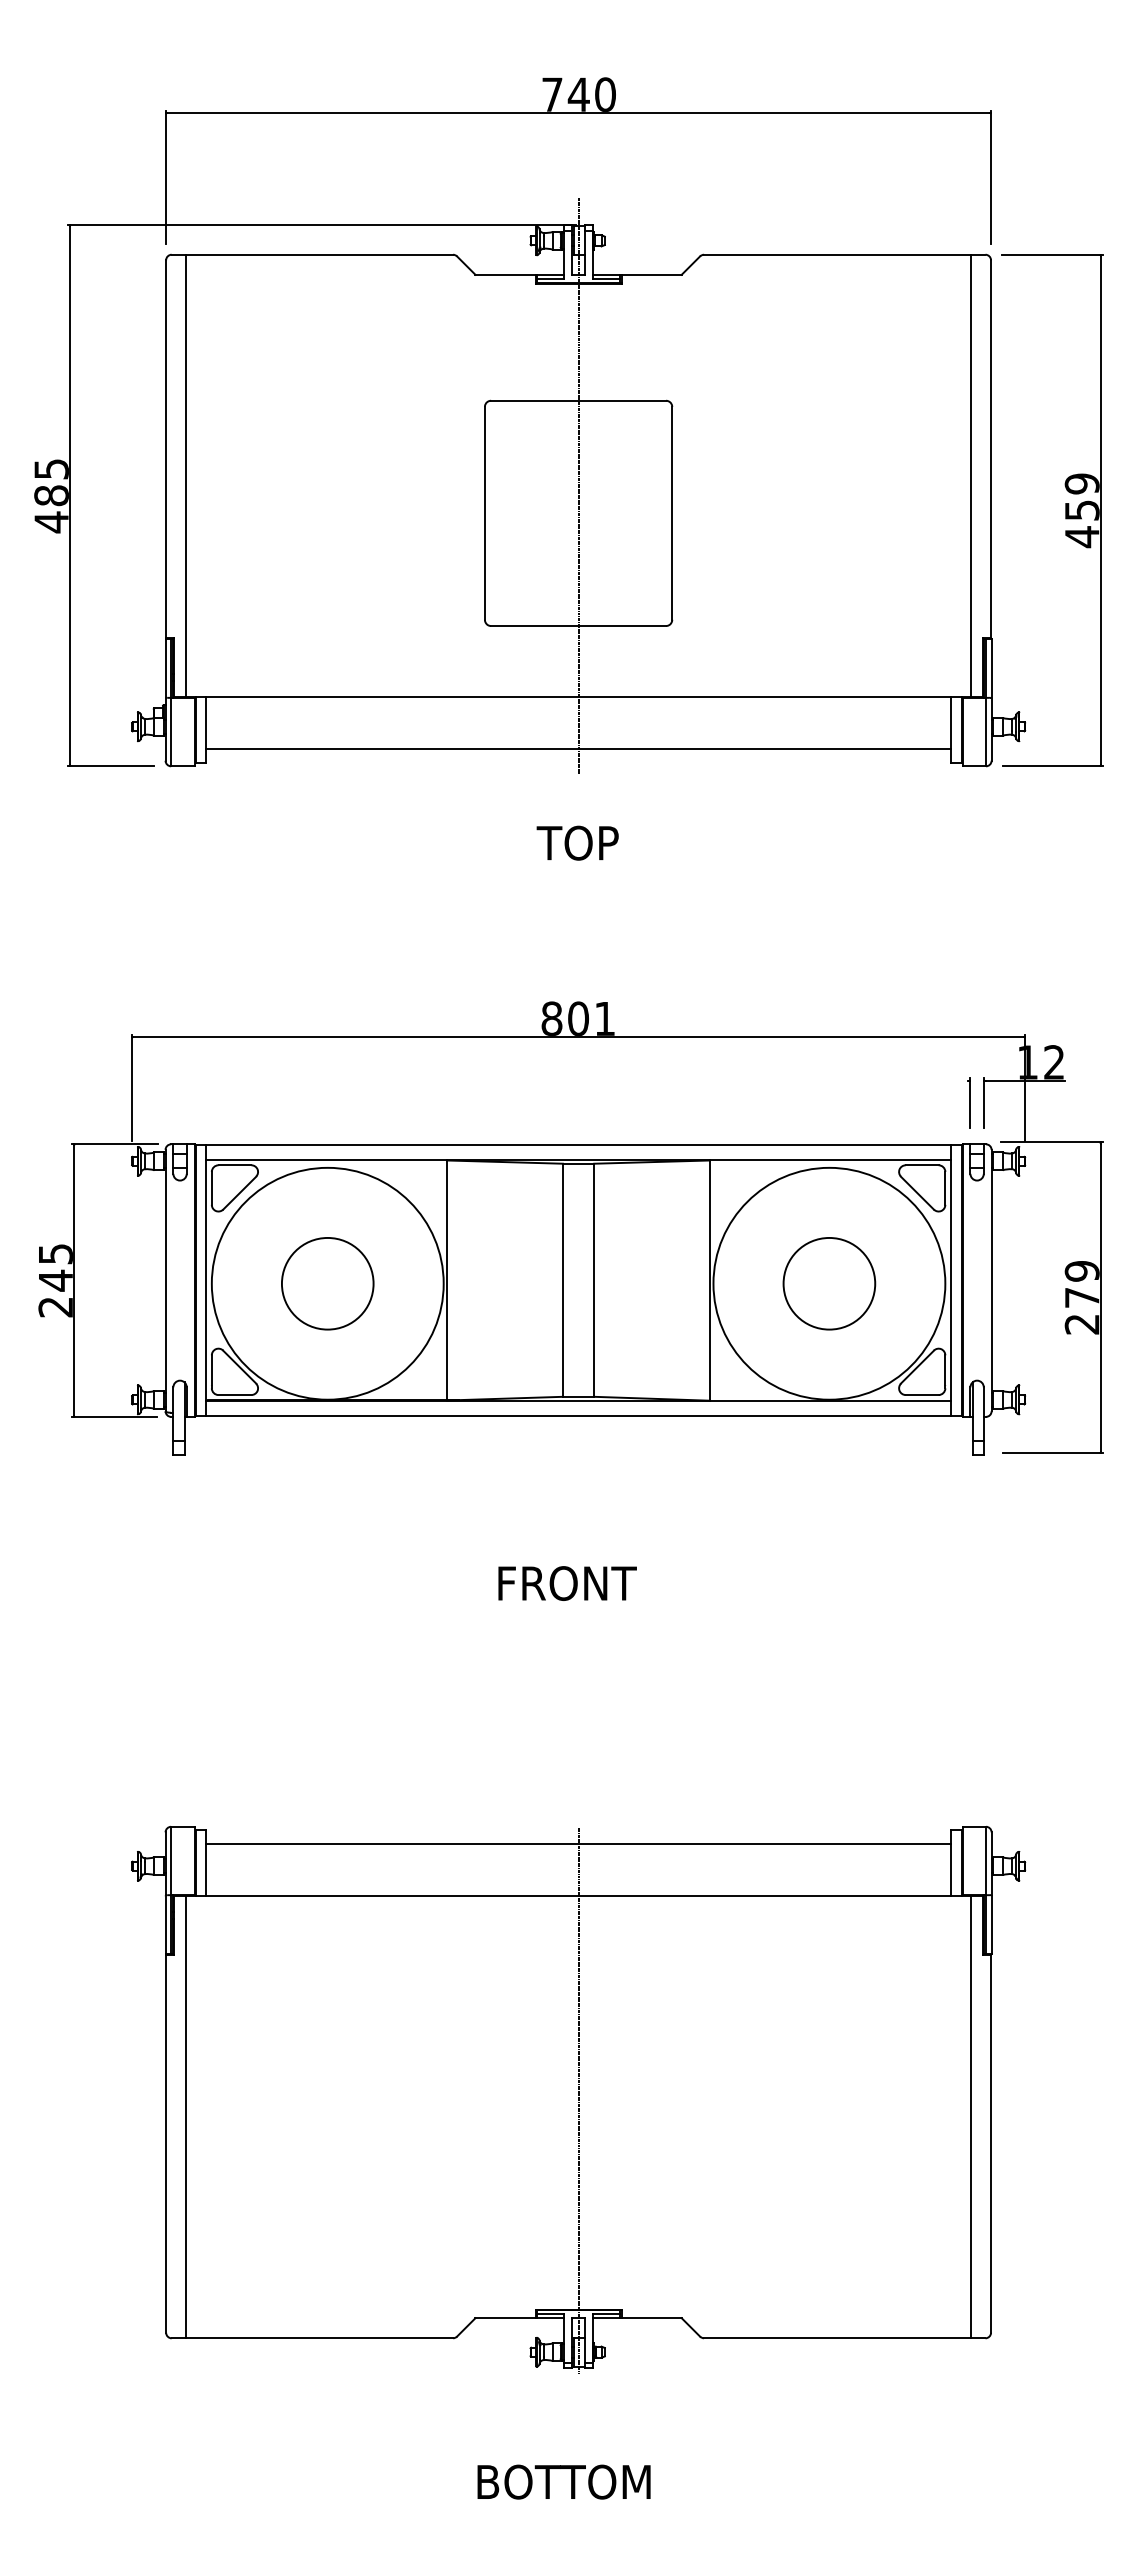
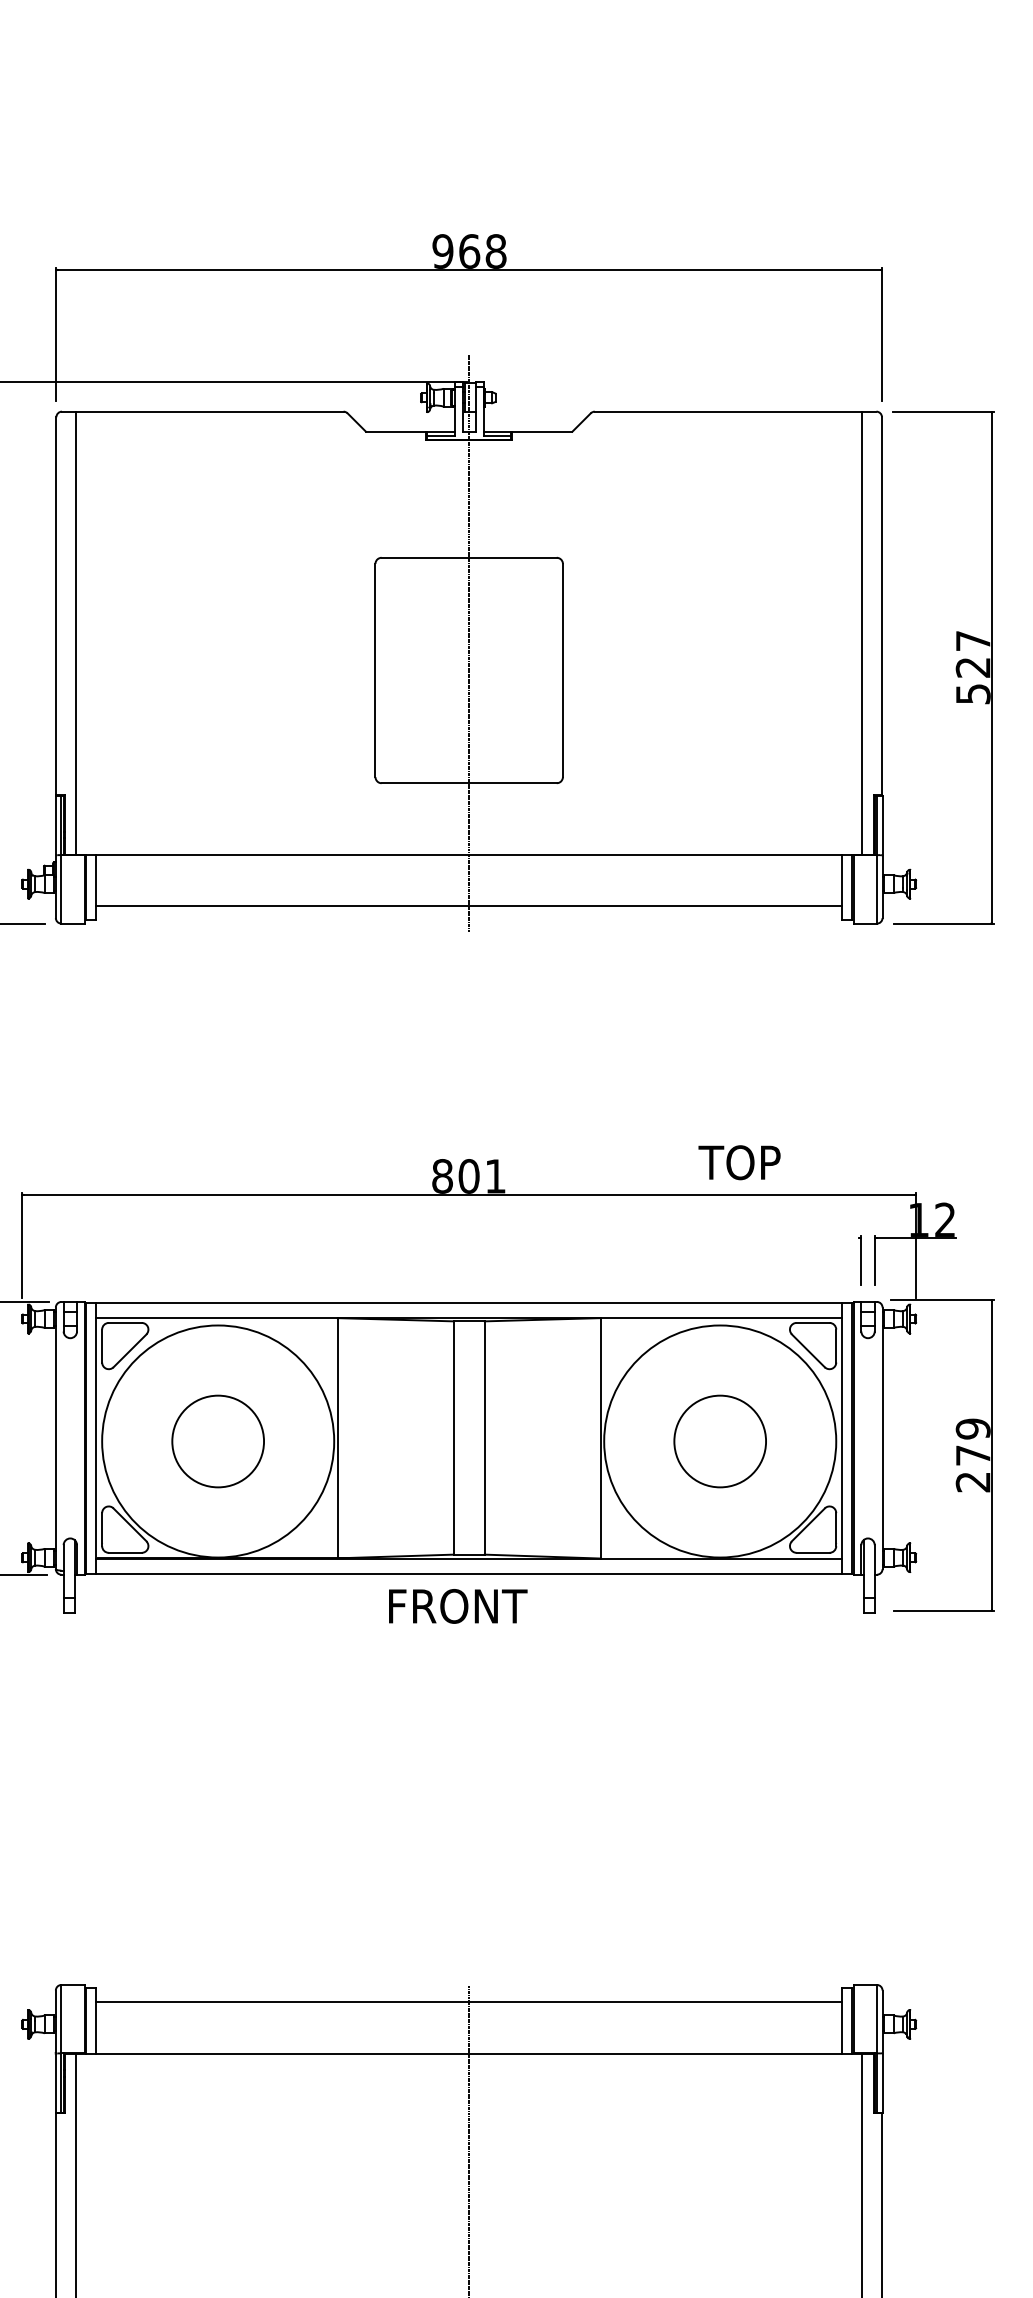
text: (578, 94) -> (469, 251), 740 -> 968
text: (1081, 510) -> (972, 667), 459 -> 527
text: (577, 842) -> (739, 1162), moved
text: (567, 1583) -> (458, 1606), moved

